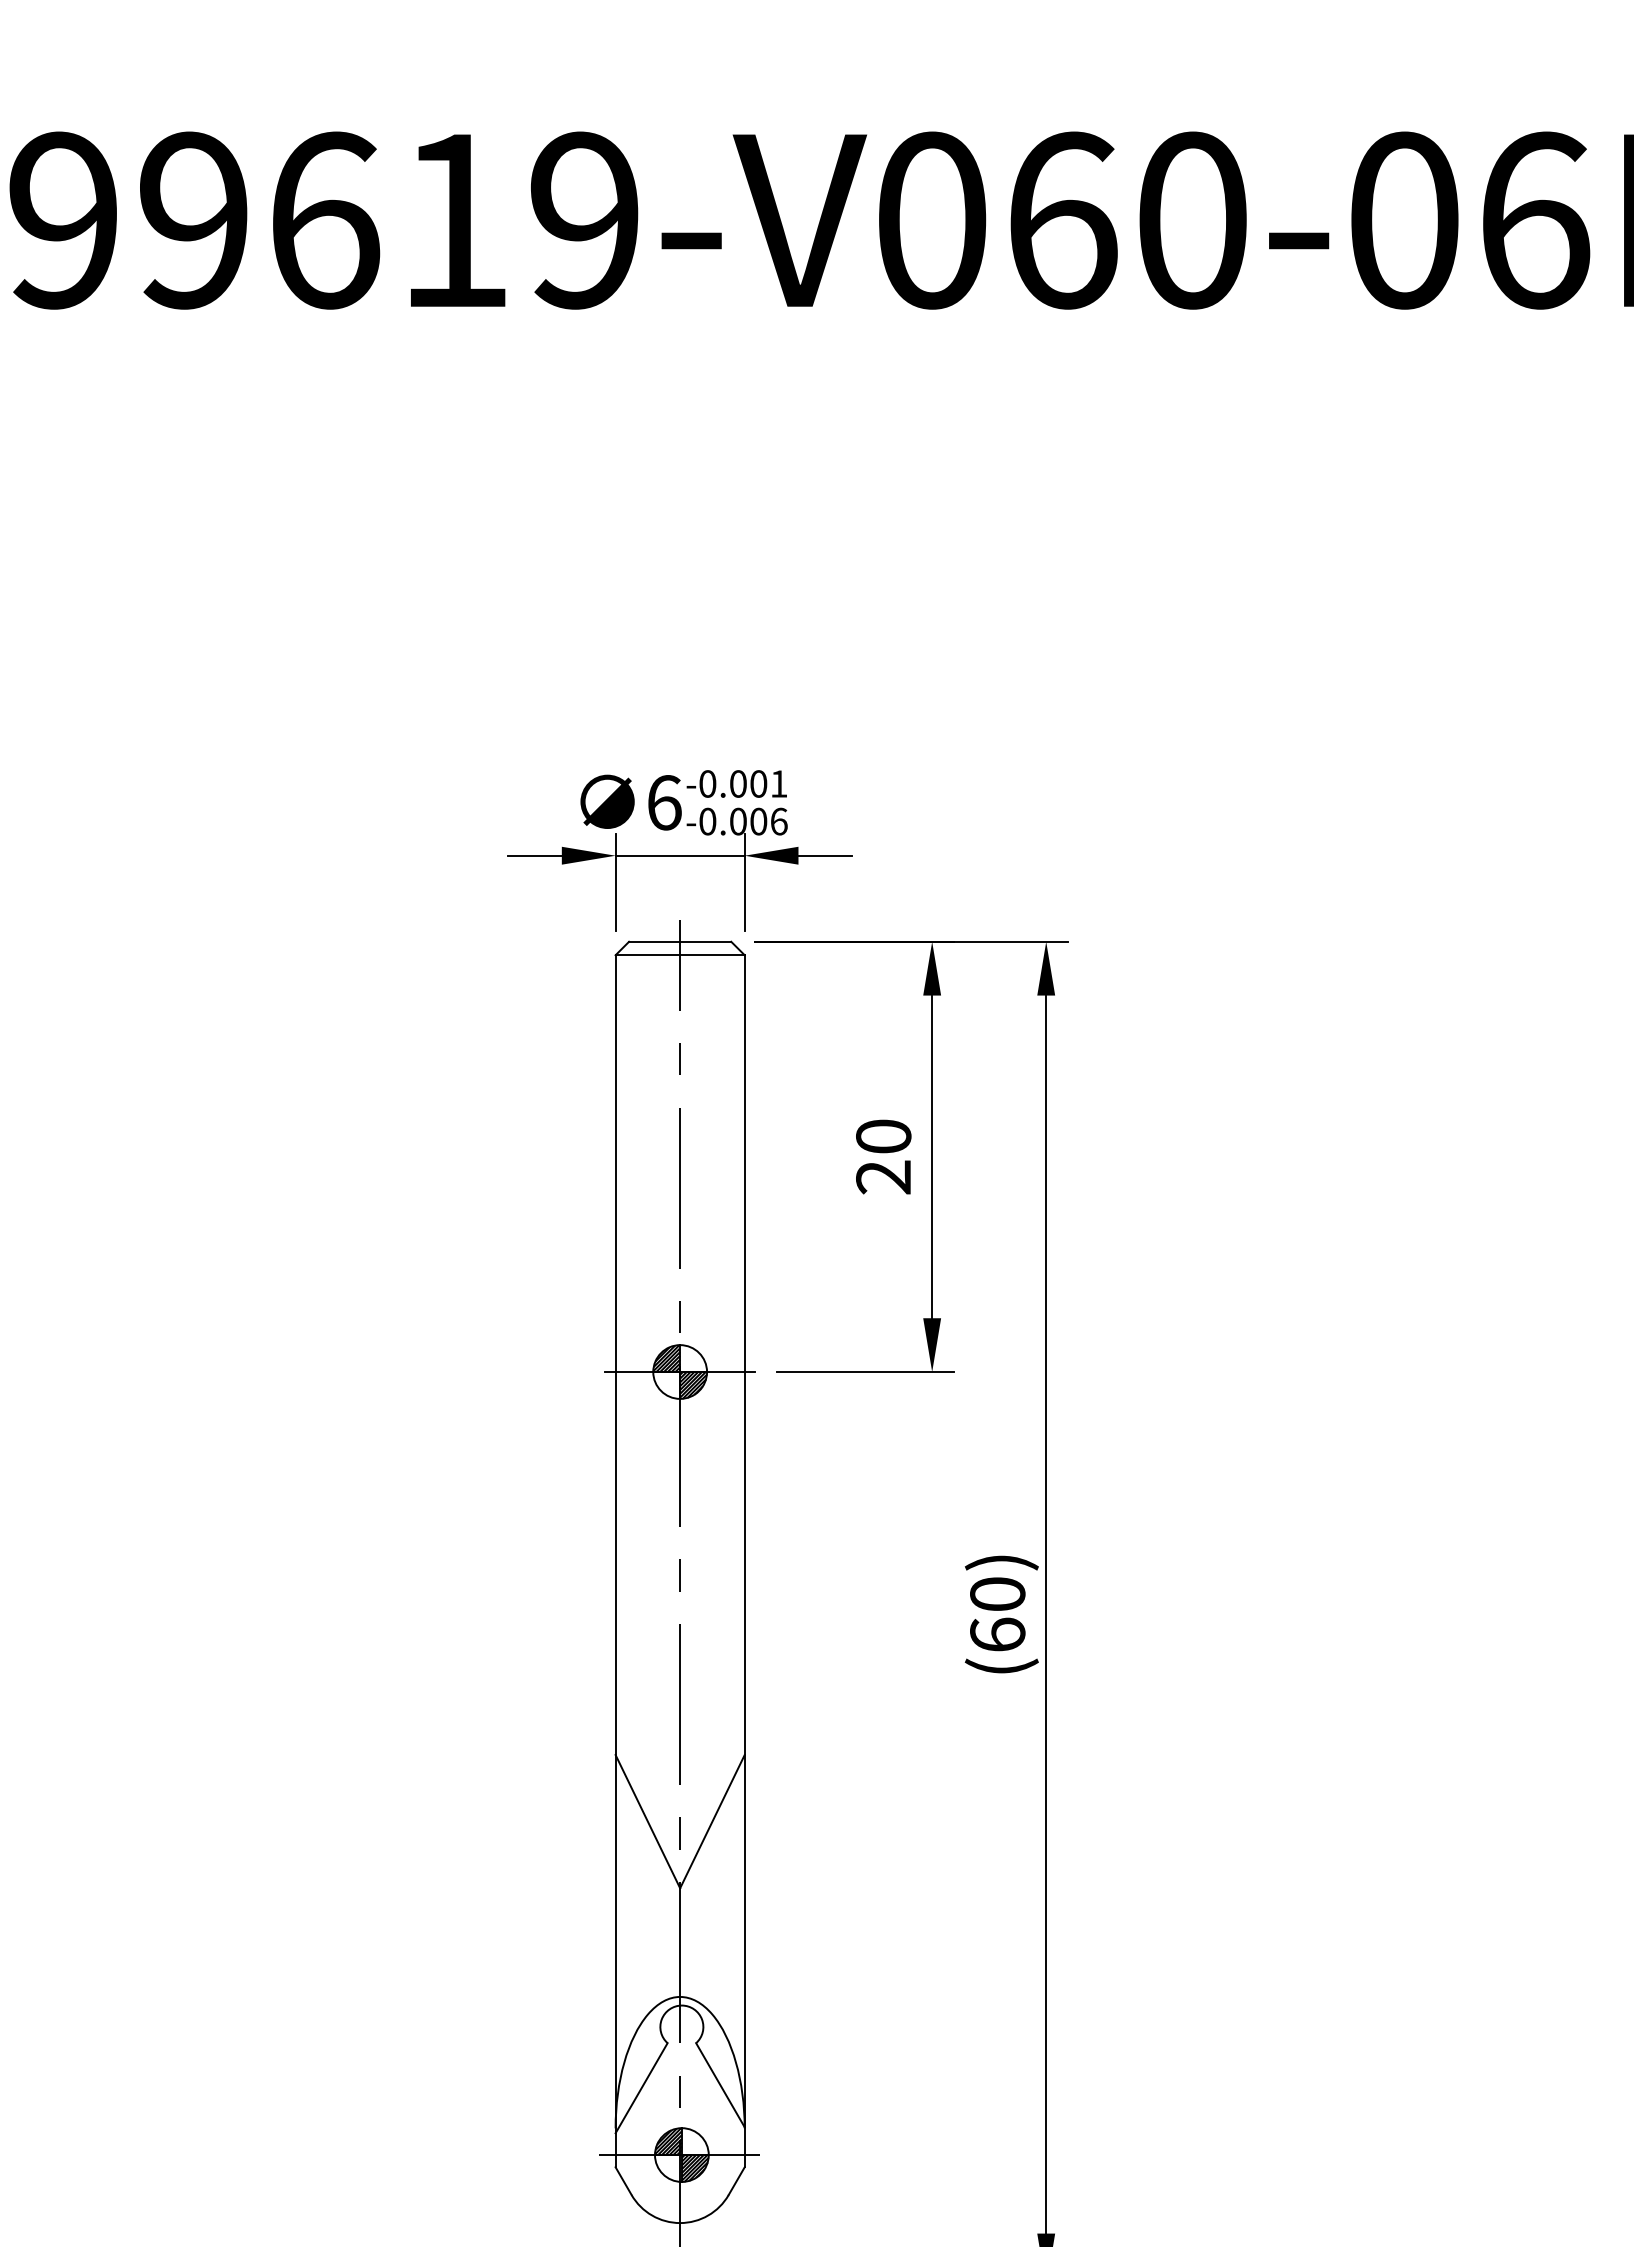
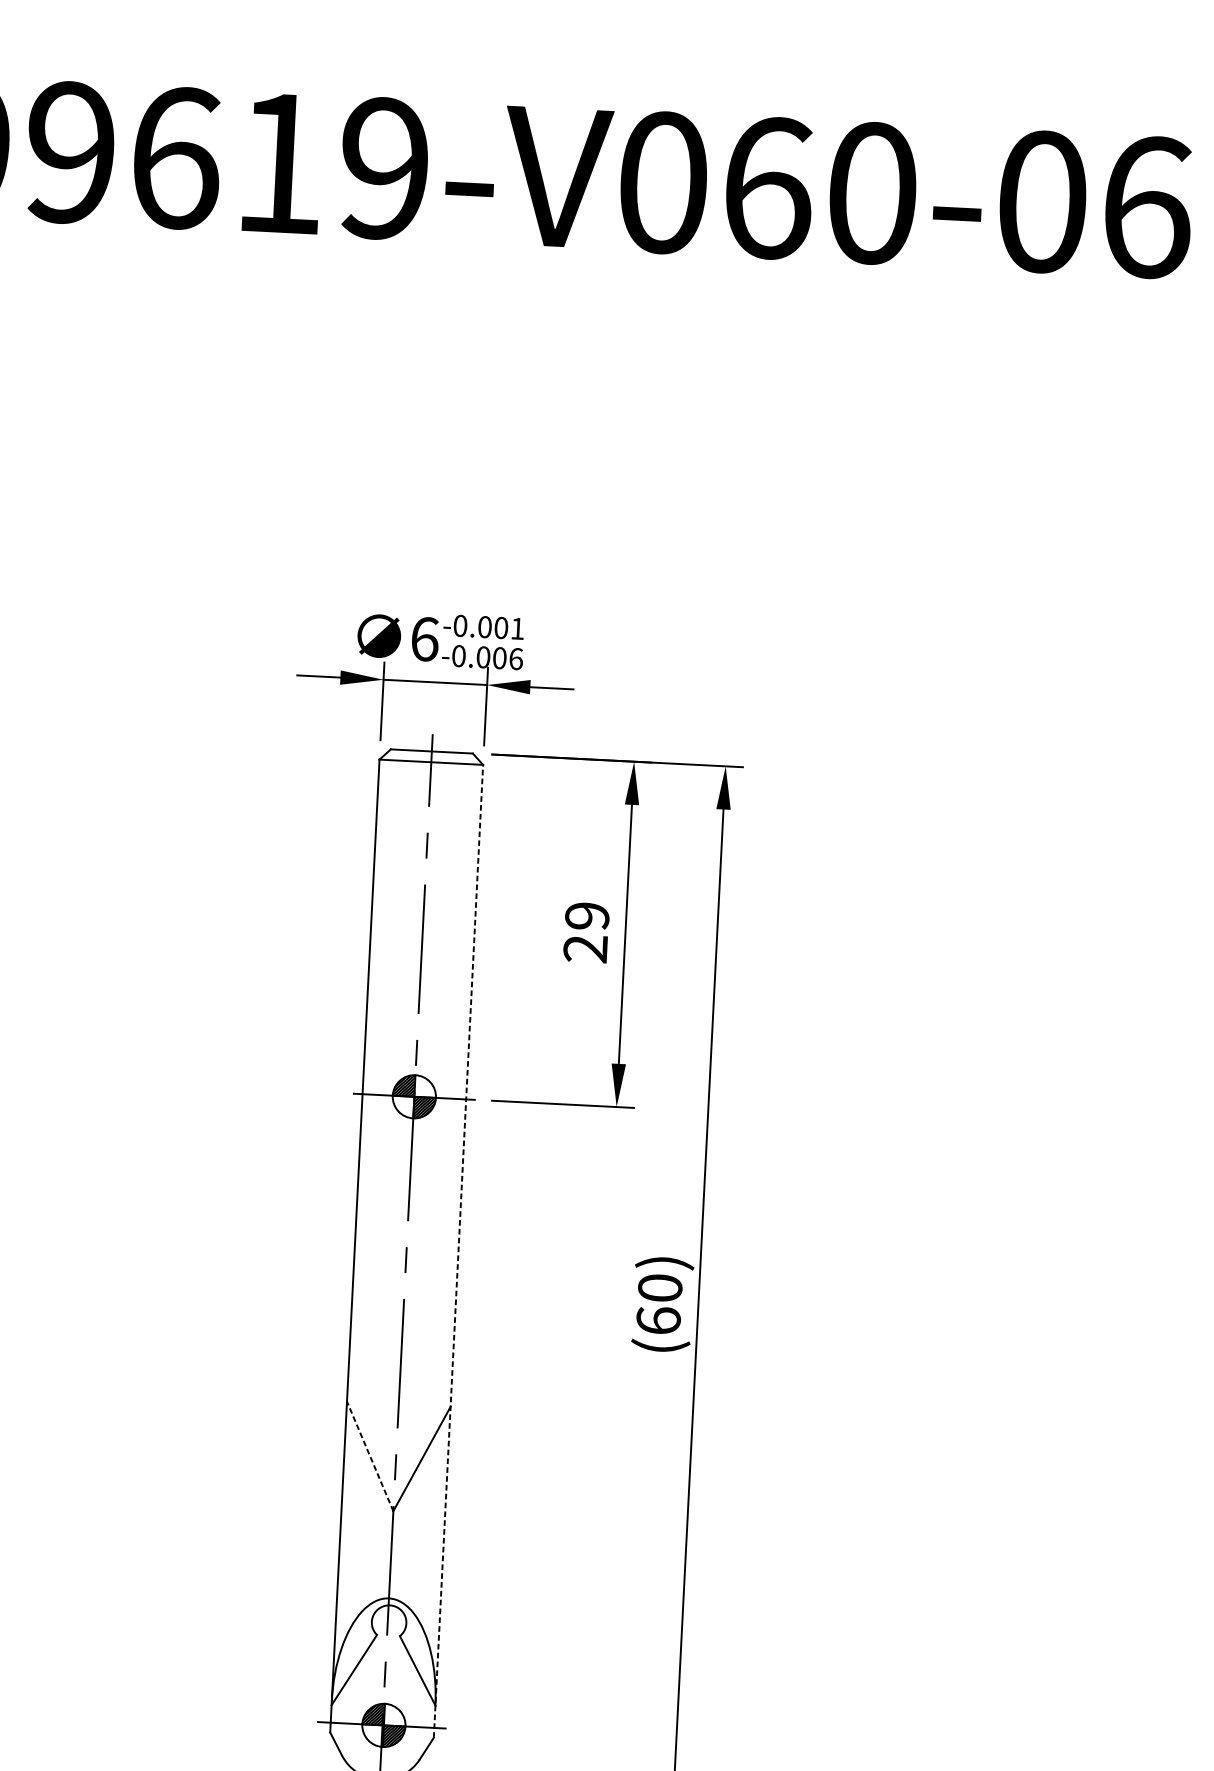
text: (883, 1136) -> (587, 916), 20 -> 29
line: (744, 1560) -> (458, 1250), solid -> dashed
line: (647, 1821) -> (369, 1456), solid -> dashed

